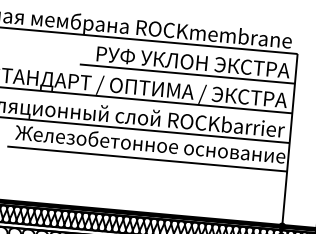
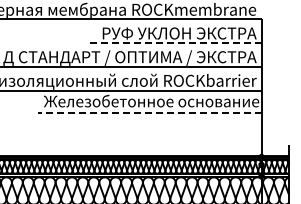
line: (187, 74) -> (175, 43), solid -> dashed
line: (146, 159) -> (149, 113), solid -> dashed

